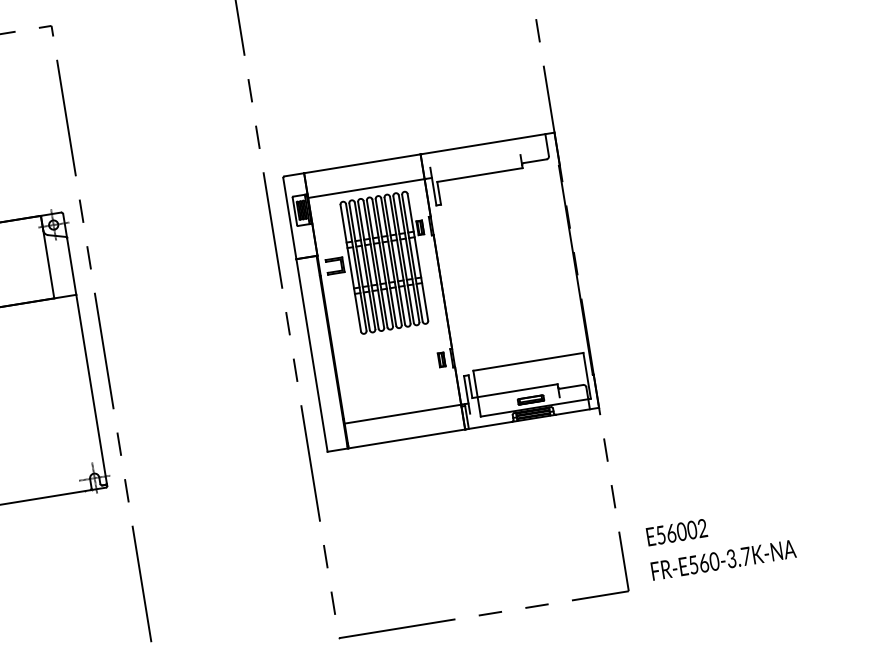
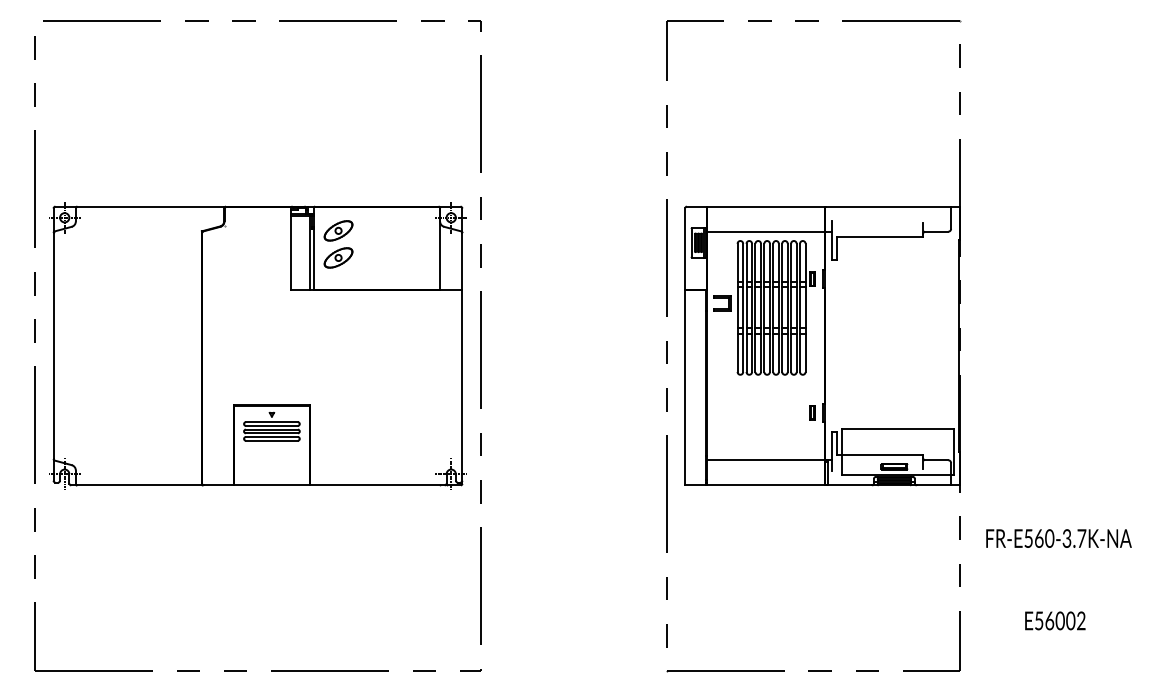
text: (677, 532) -> (1055, 620), moved
text: (723, 560) -> (1058, 538), moved

